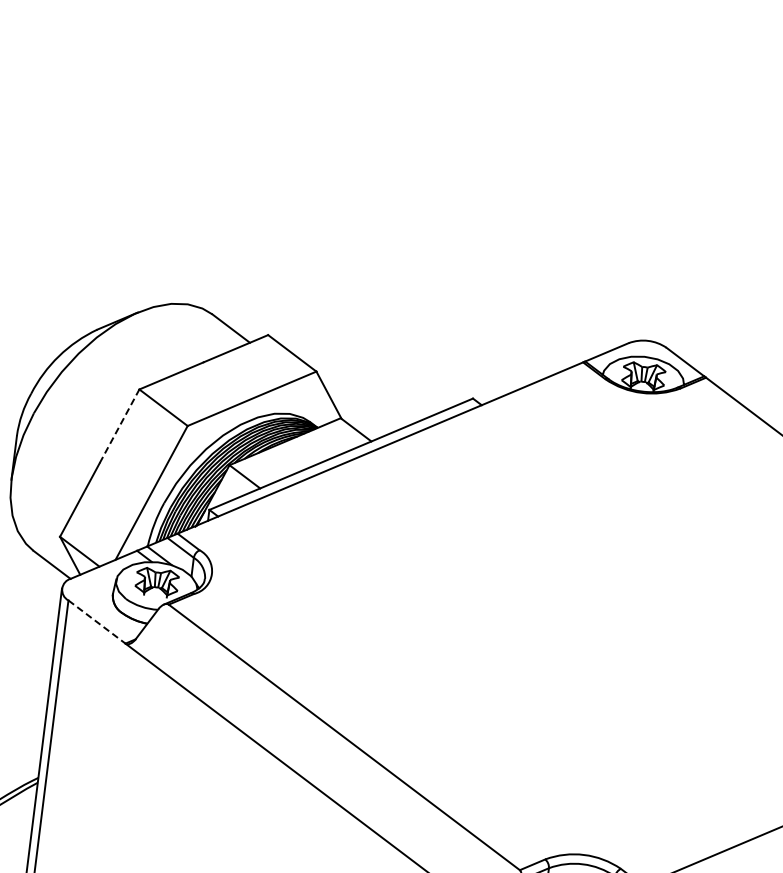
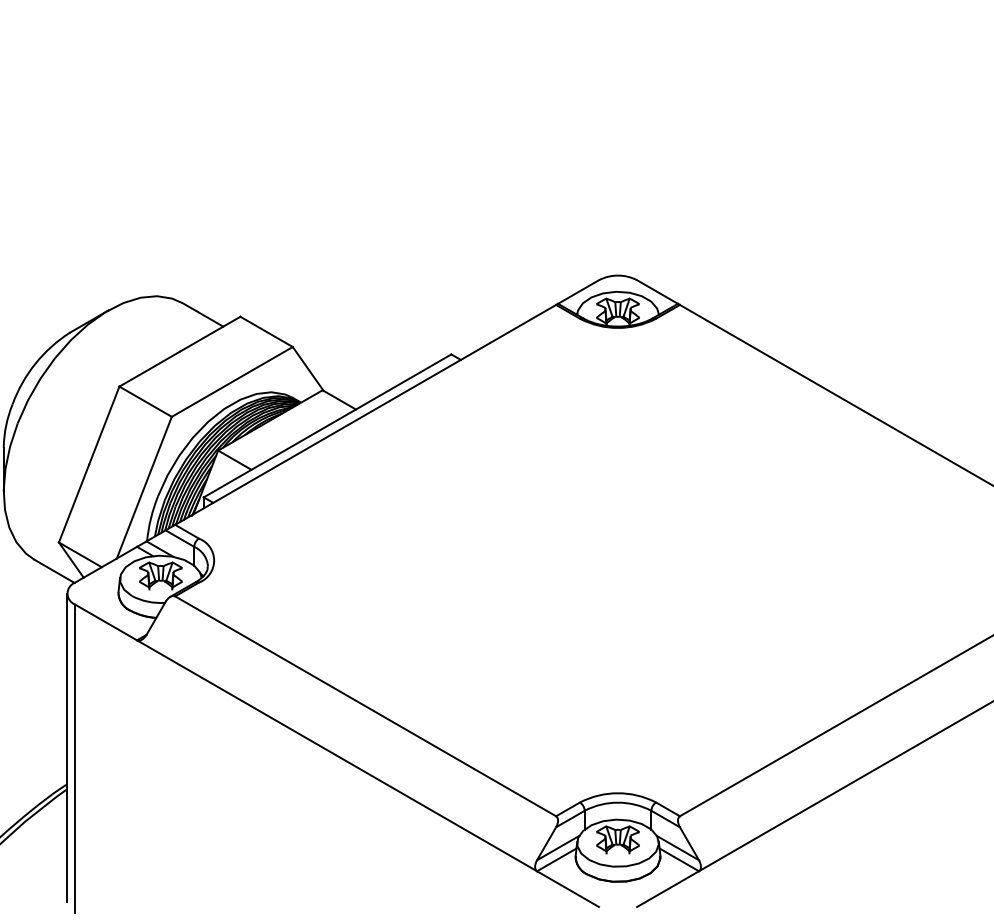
line: (119, 426) -> (104, 425), dashed -> solid
line: (97, 622) -> (106, 622), dashed -> solid

